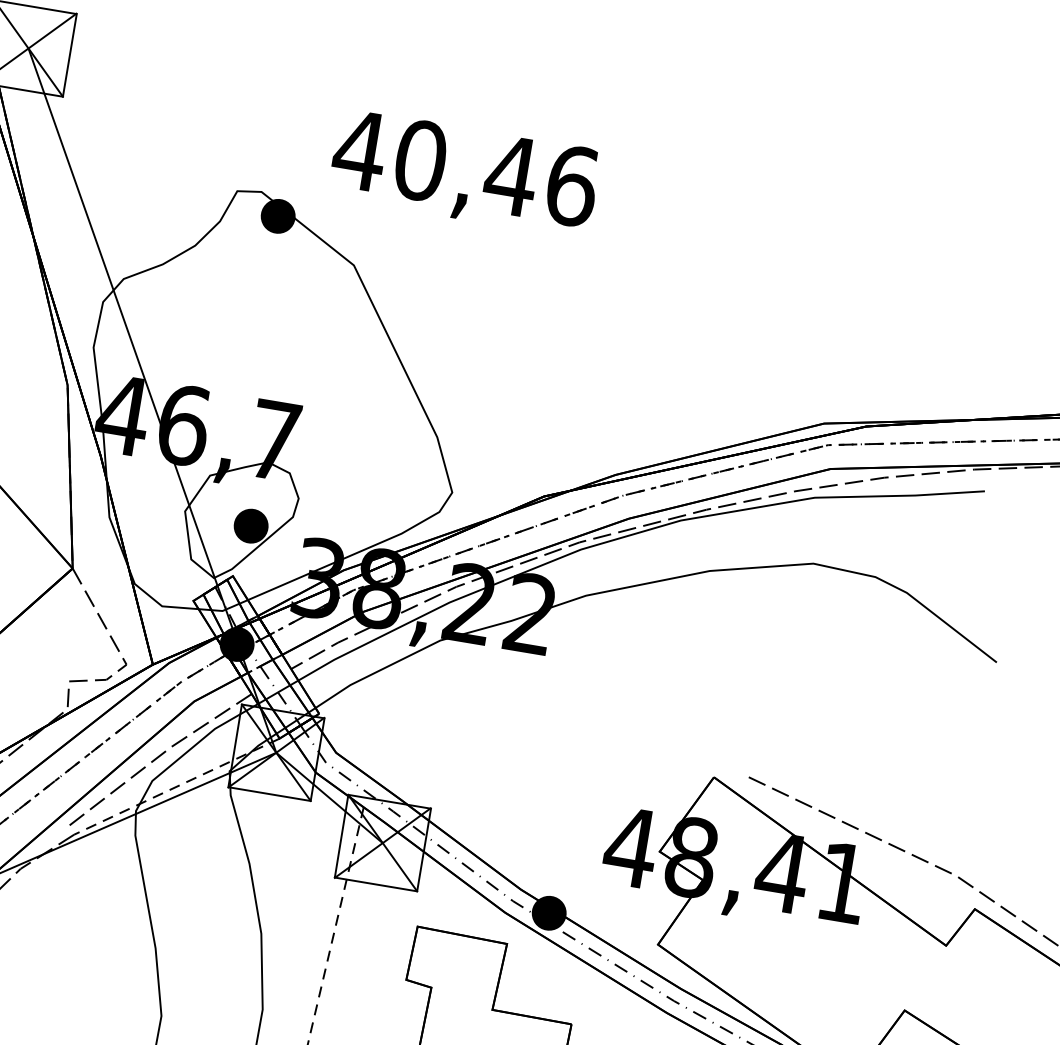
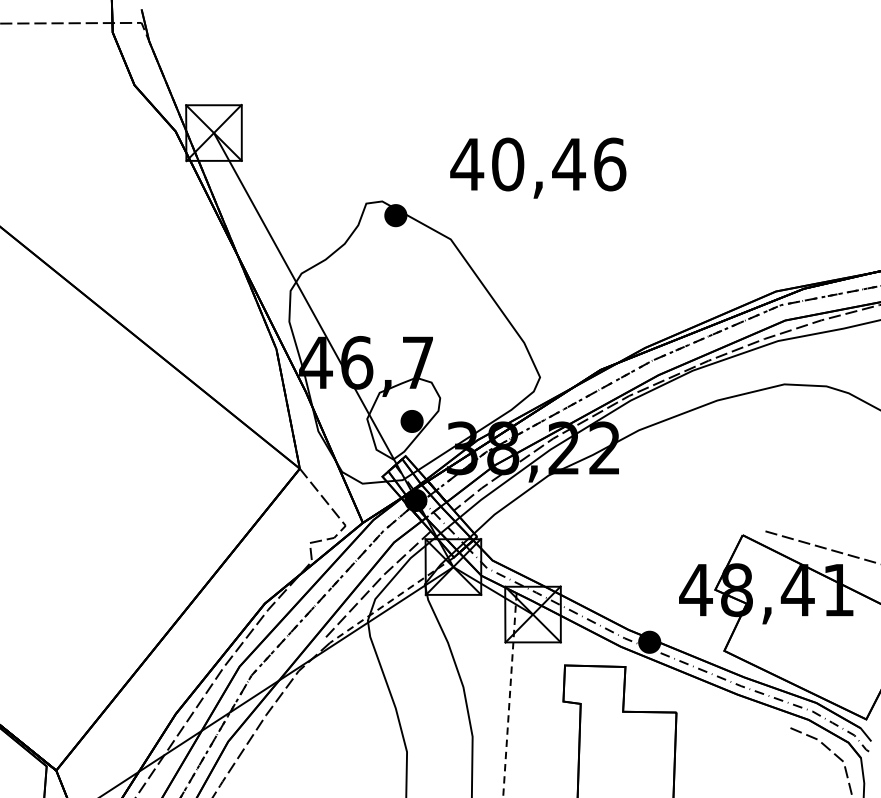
text: (465, 172) -> (538, 167), moved

